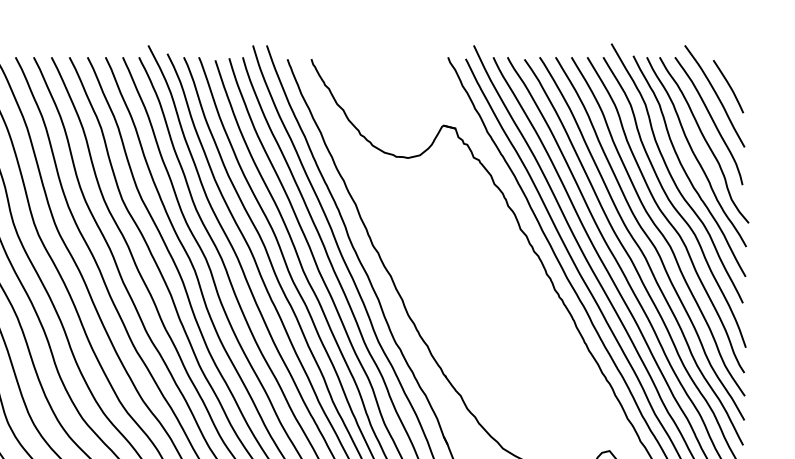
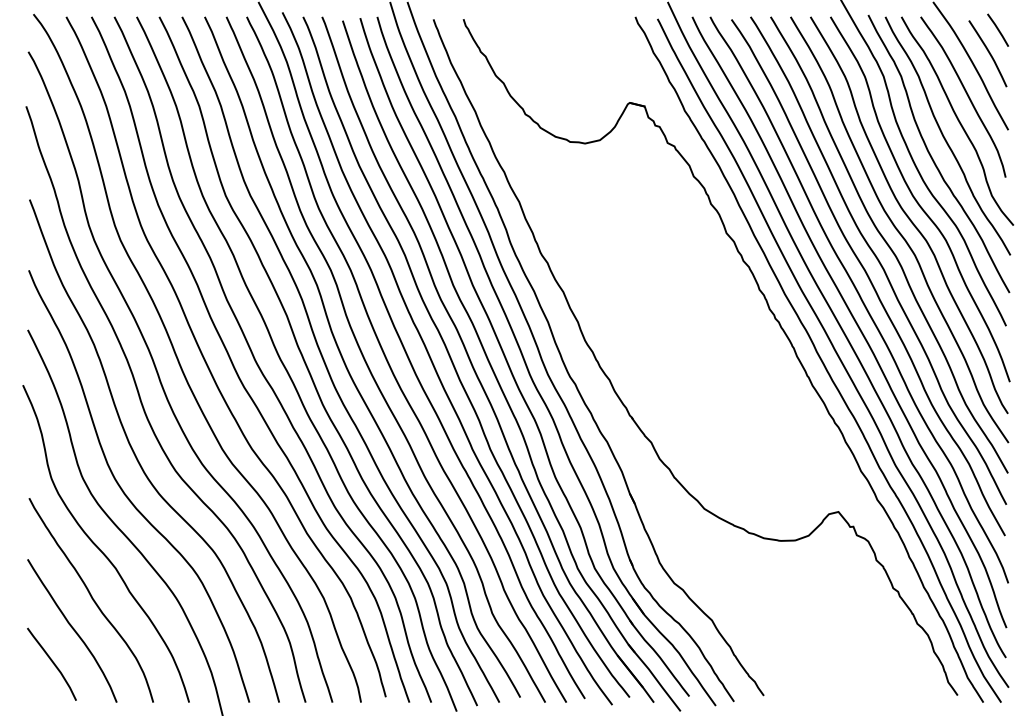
line: (736, 67) -> (997, 29), added

